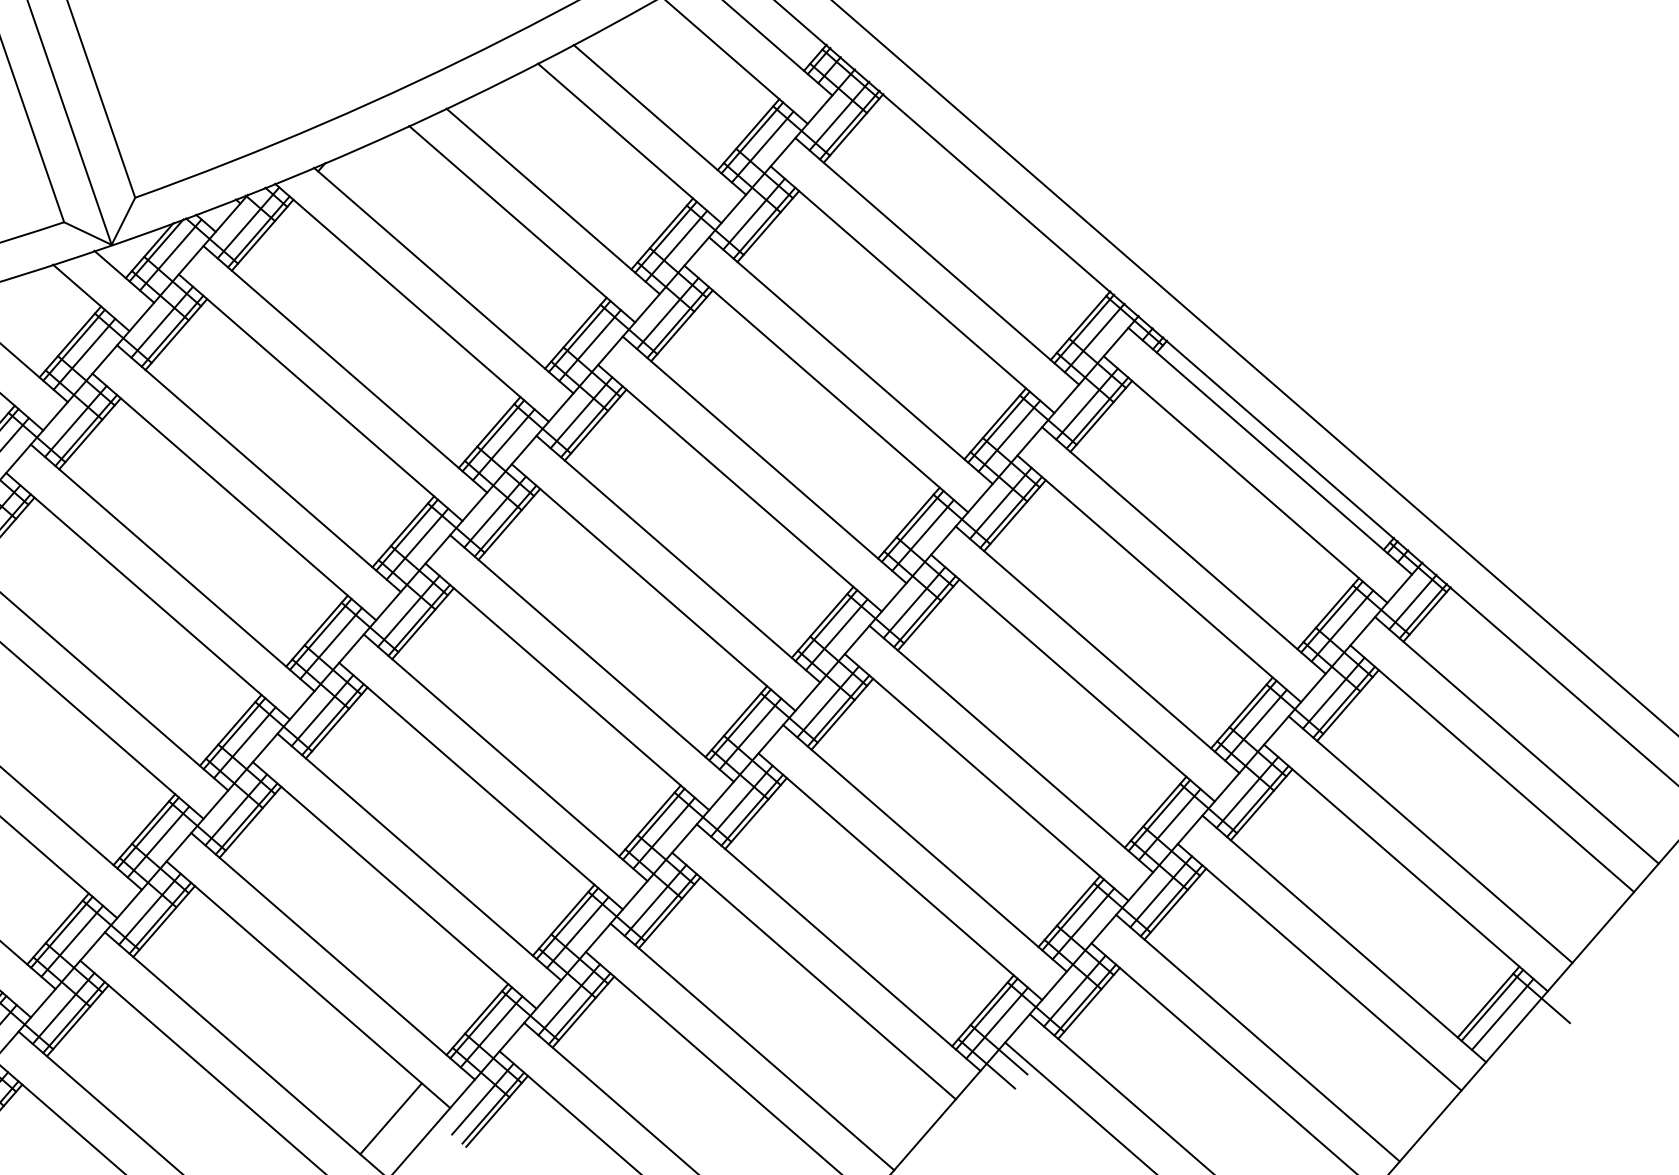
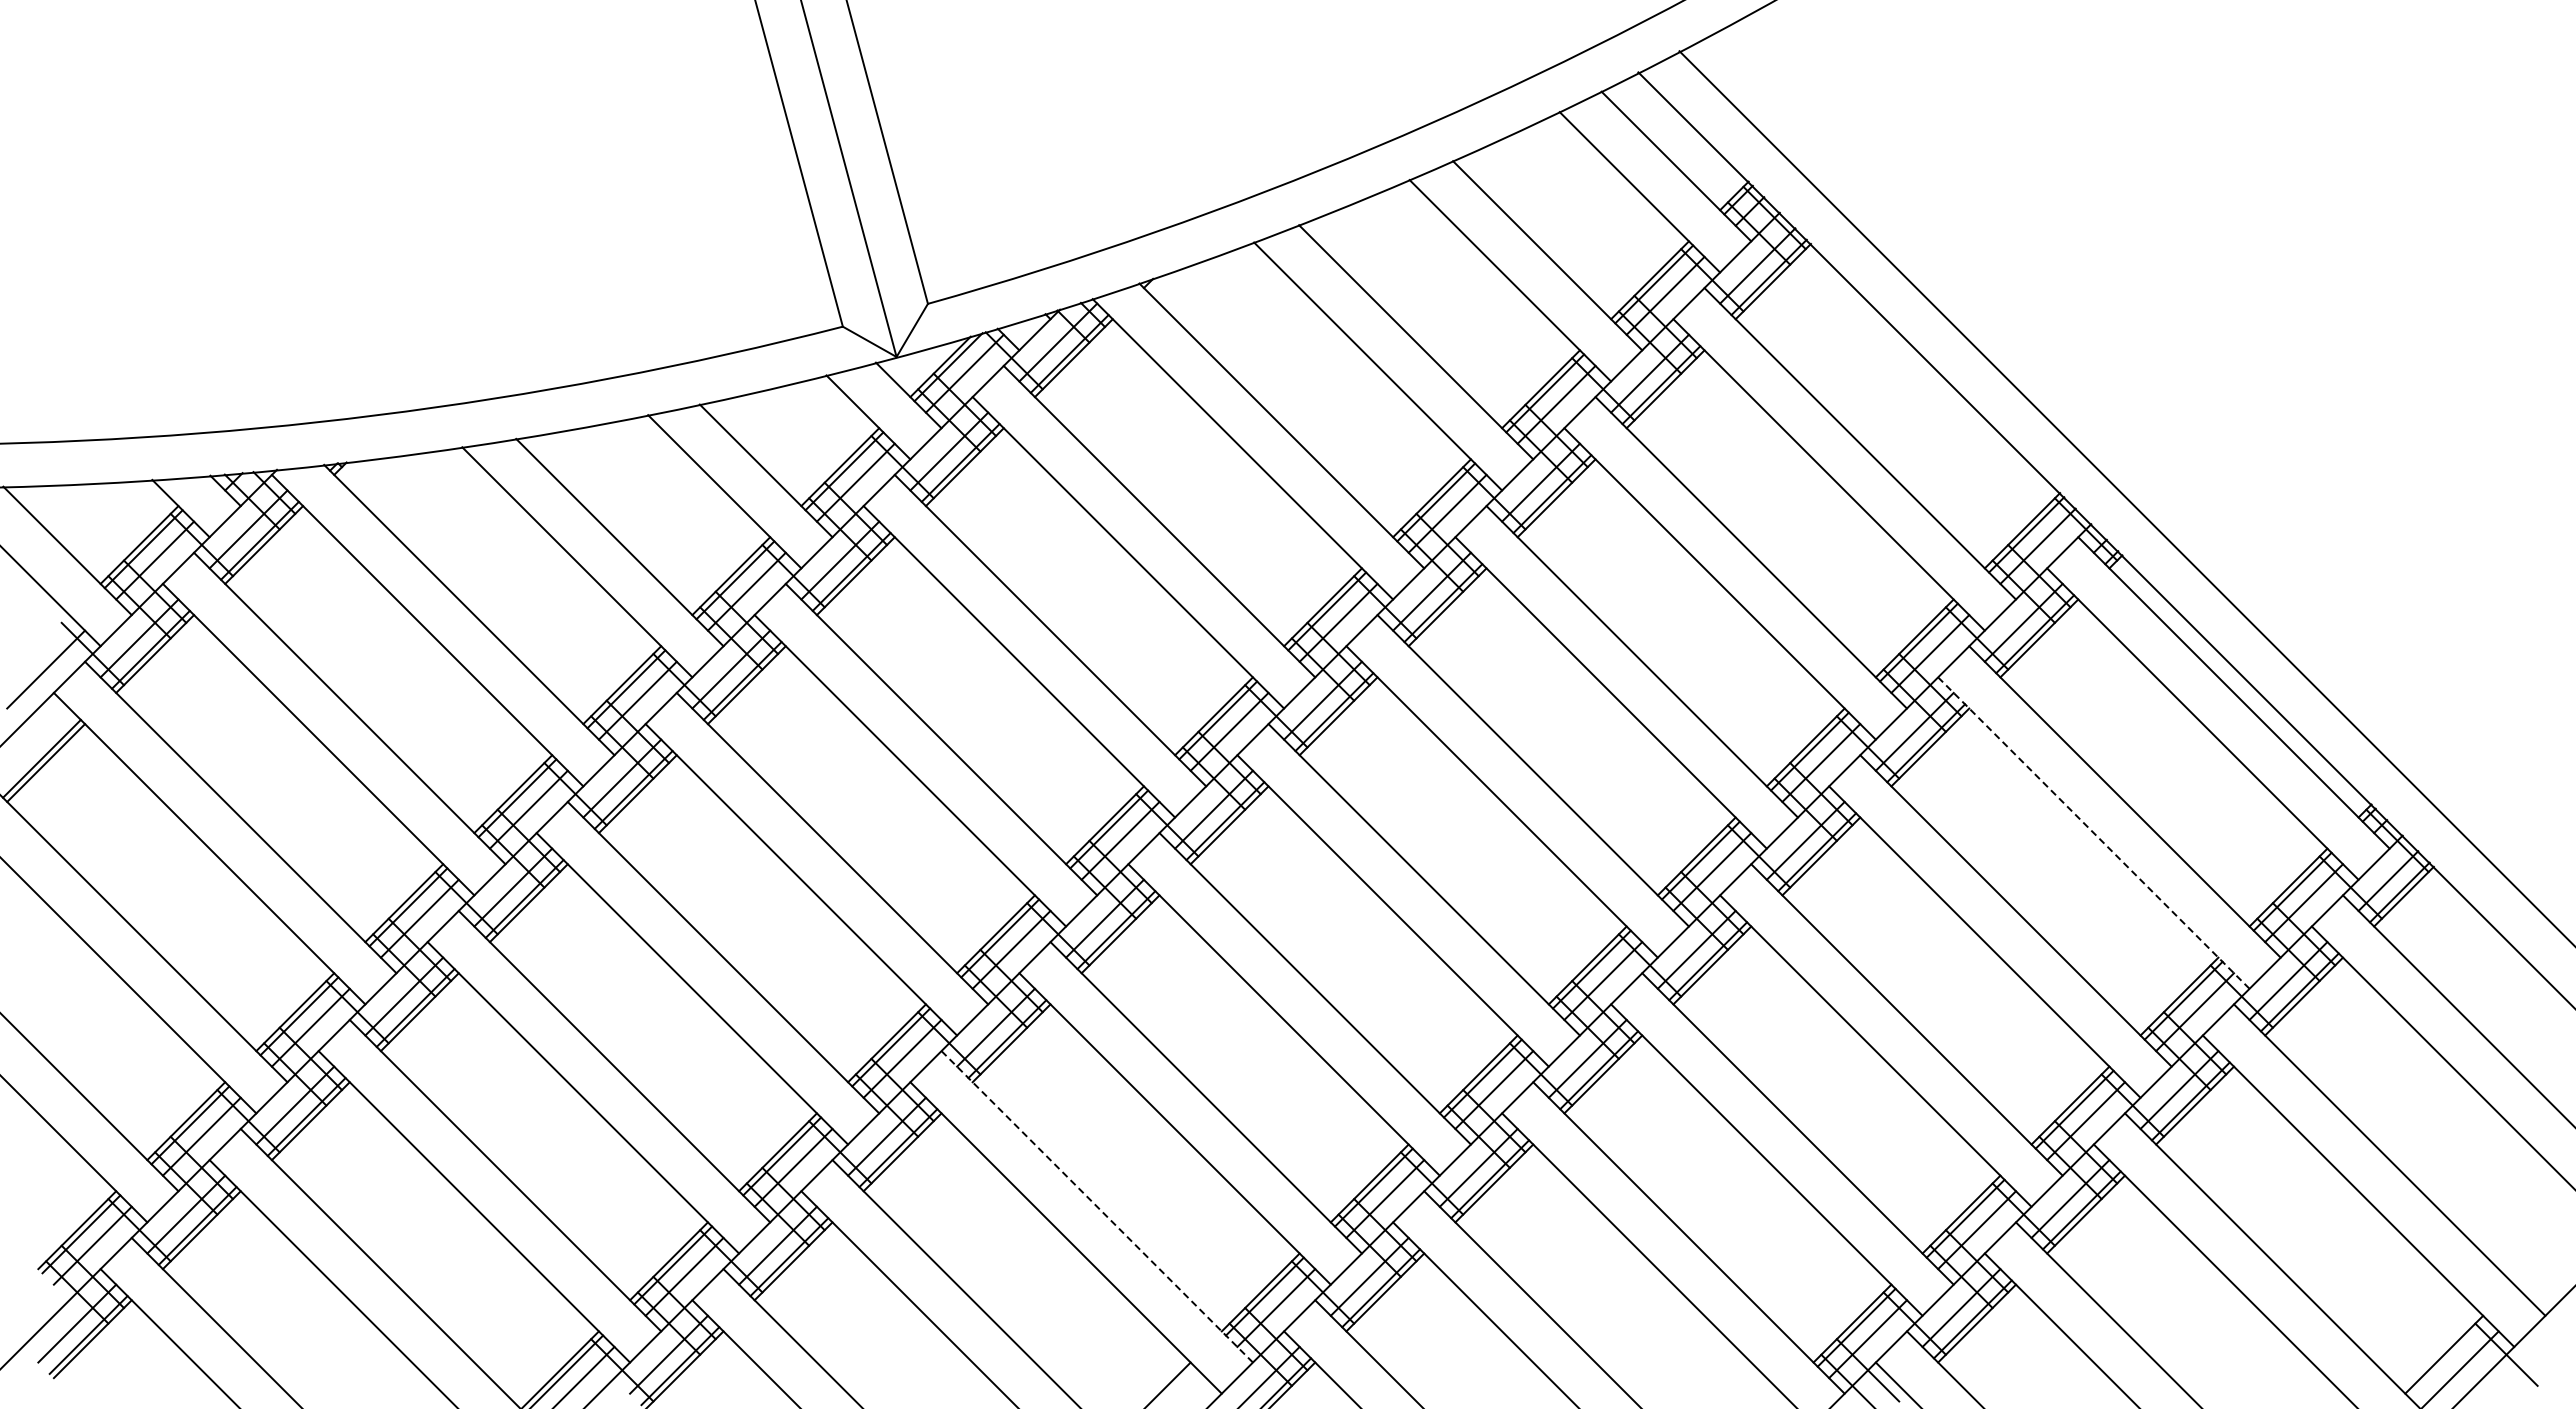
line: (1159, 579) -> (2094, 833), solid -> dashed
line: (332, 956) -> (1096, 1206), solid -> dashed
line: (1492, 1005) -> (2448, 1358), removed

